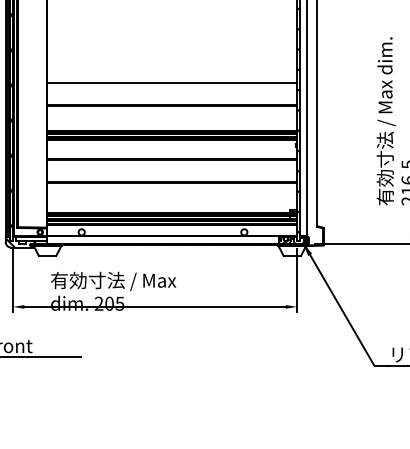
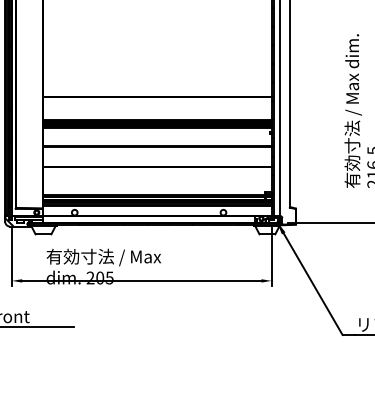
line: (171, 83) -> (156, 76), removed

